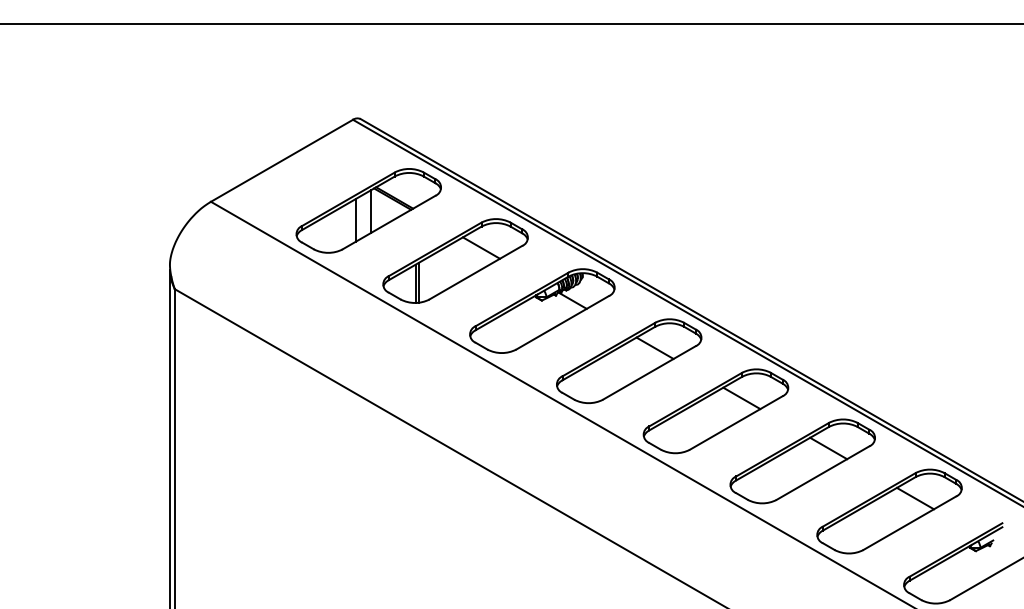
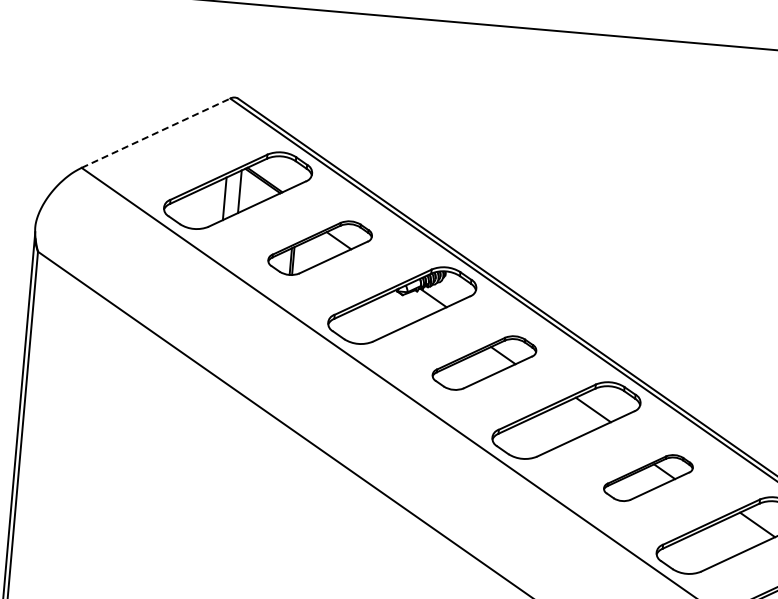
line: (282, 160) -> (156, 132), solid -> dashed
part: (455, 260) -> (320, 247), size x0.7
part: (629, 360) -> (484, 362), size x0.7
part: (802, 461) -> (648, 478), size x0.6

